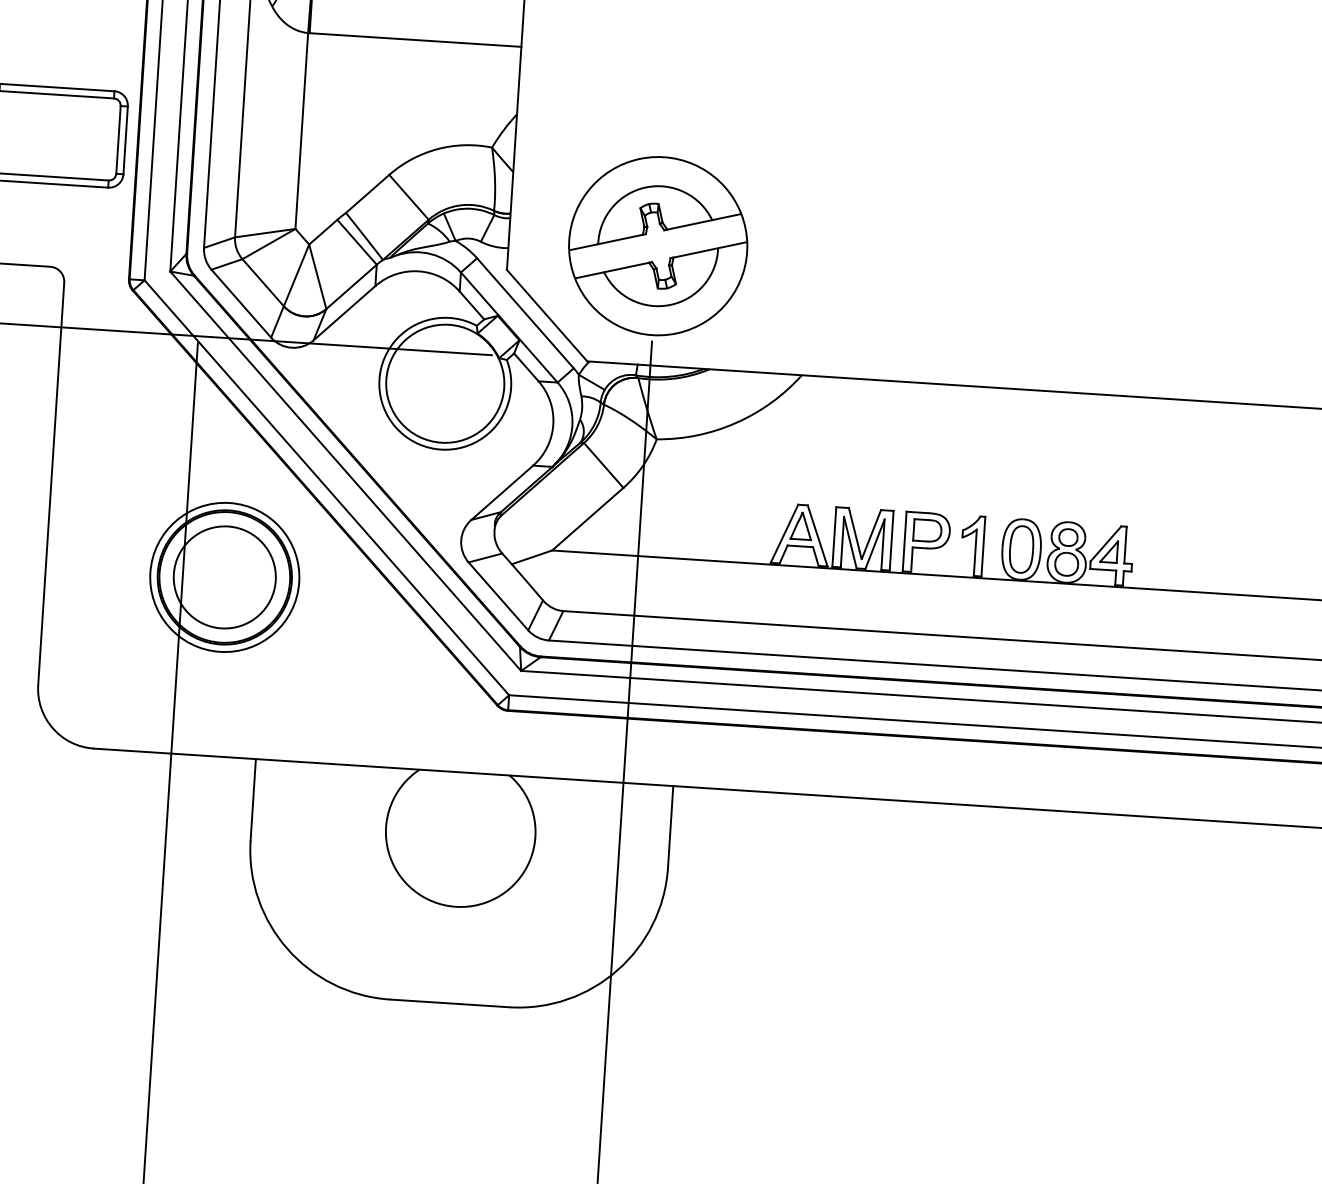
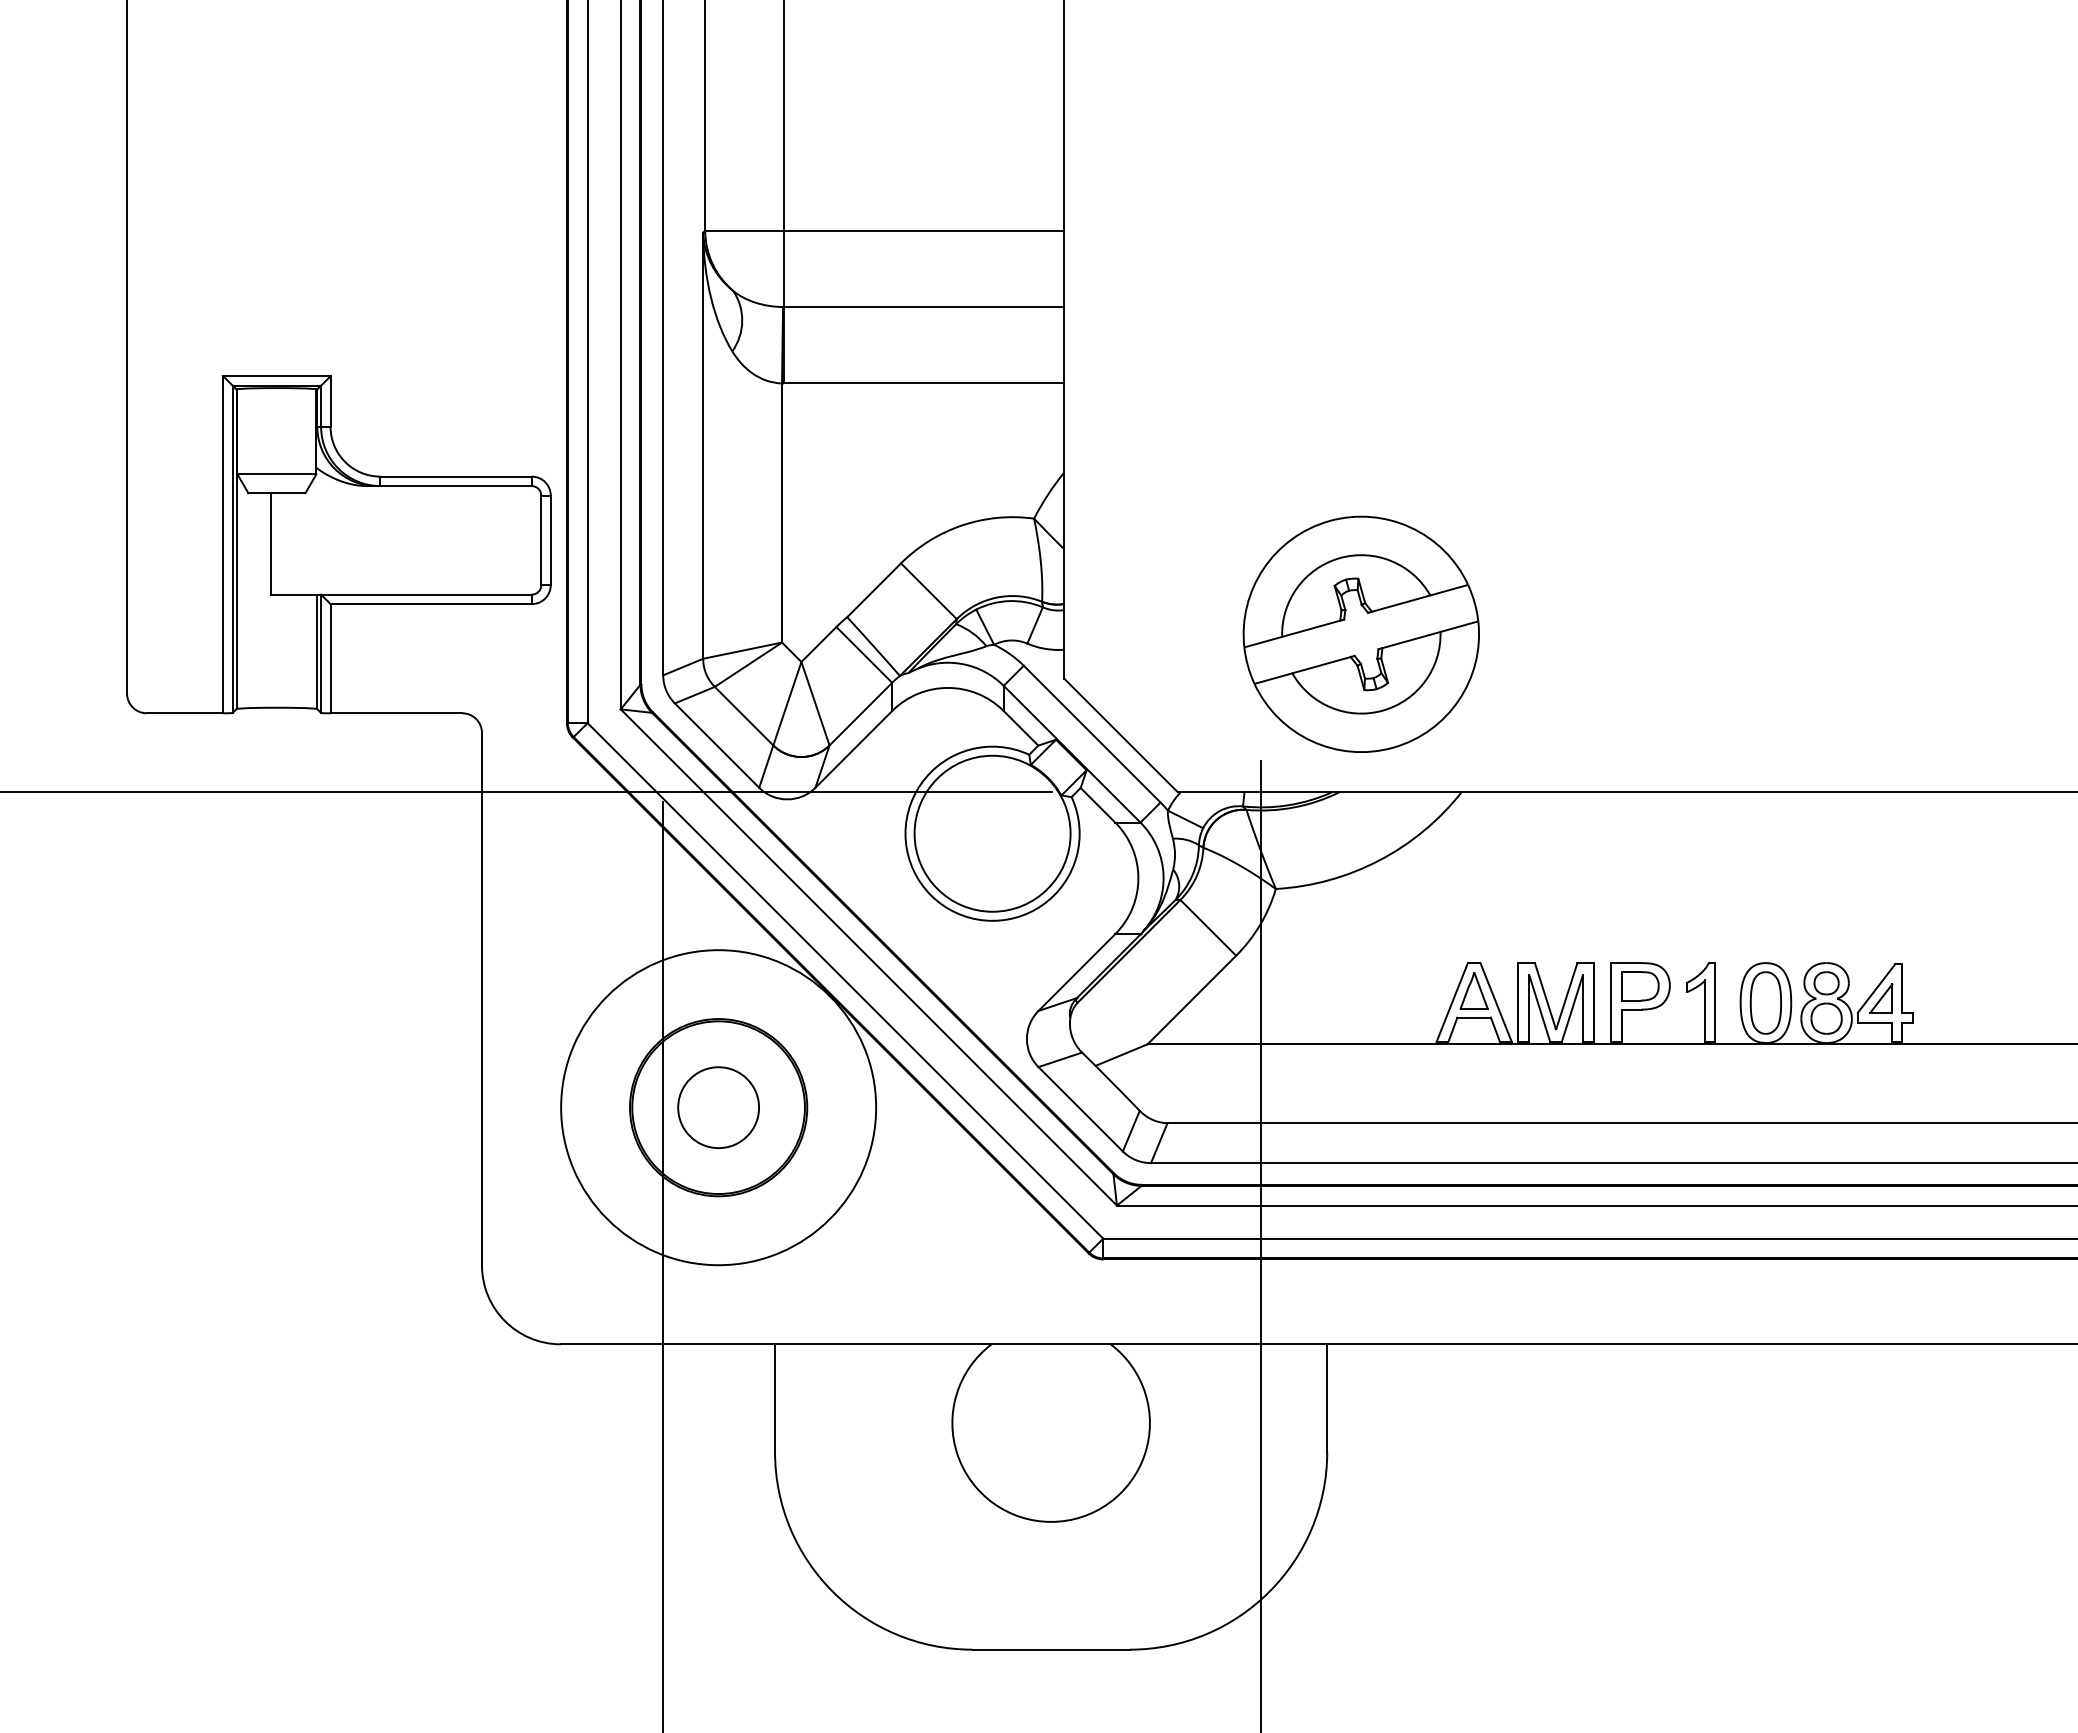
part: (657, 245) -> (1360, 633), moved
circle: (224, 577) -> (718, 1107), size x0.6
circle: (224, 577) -> (718, 1107), size x1.6

